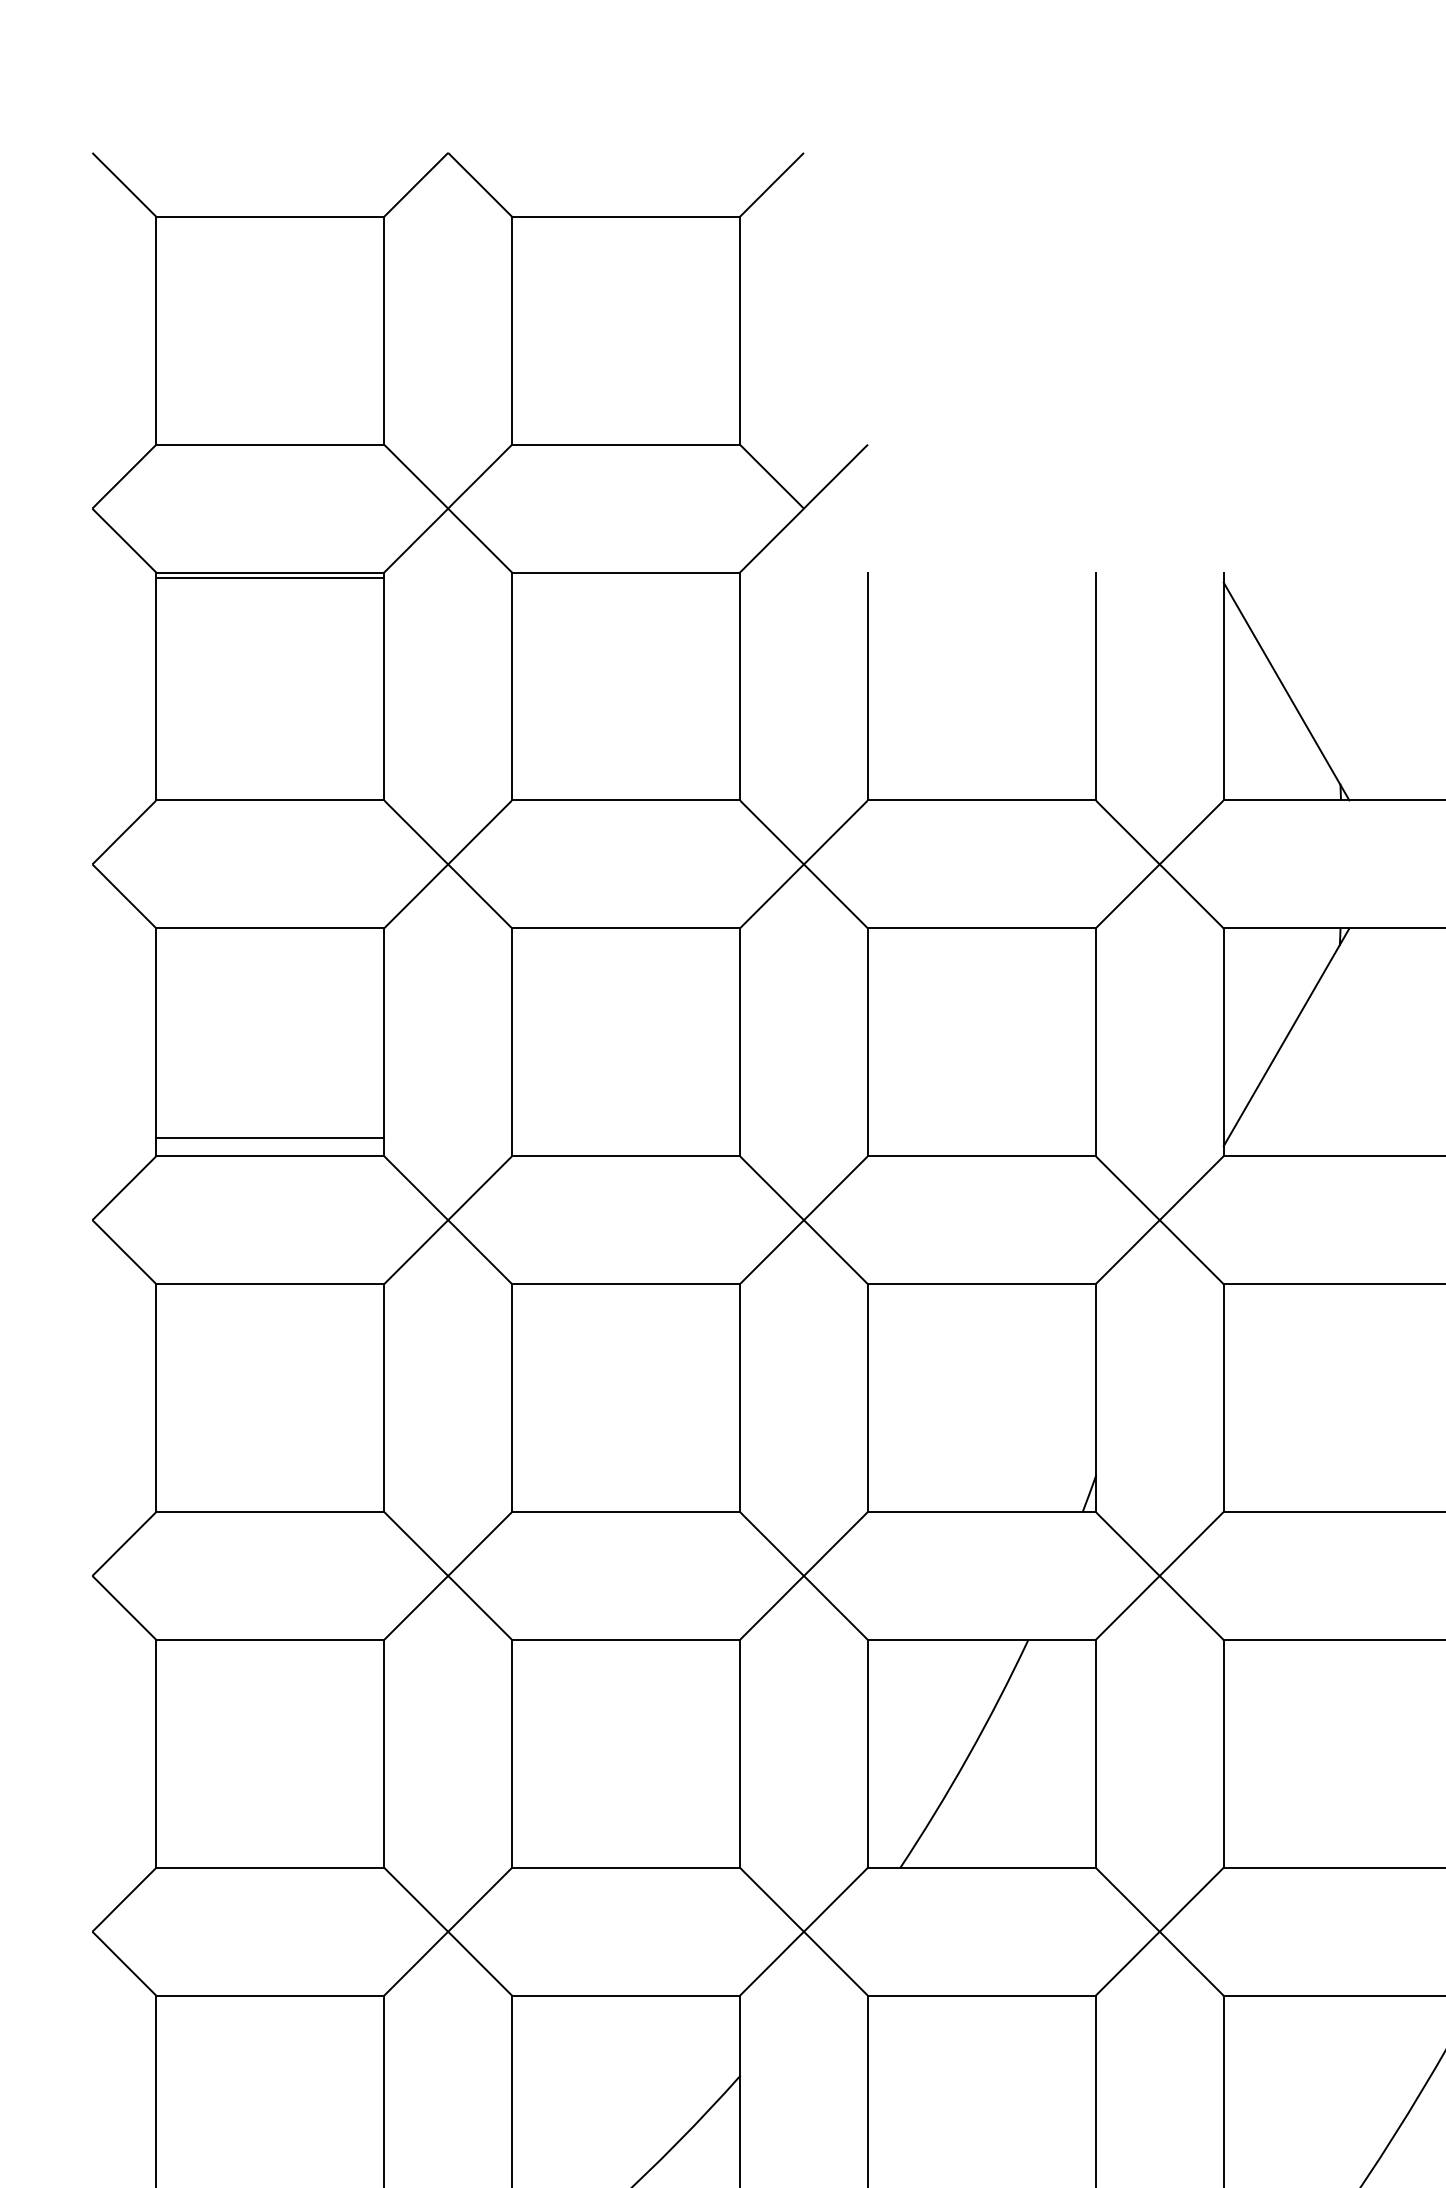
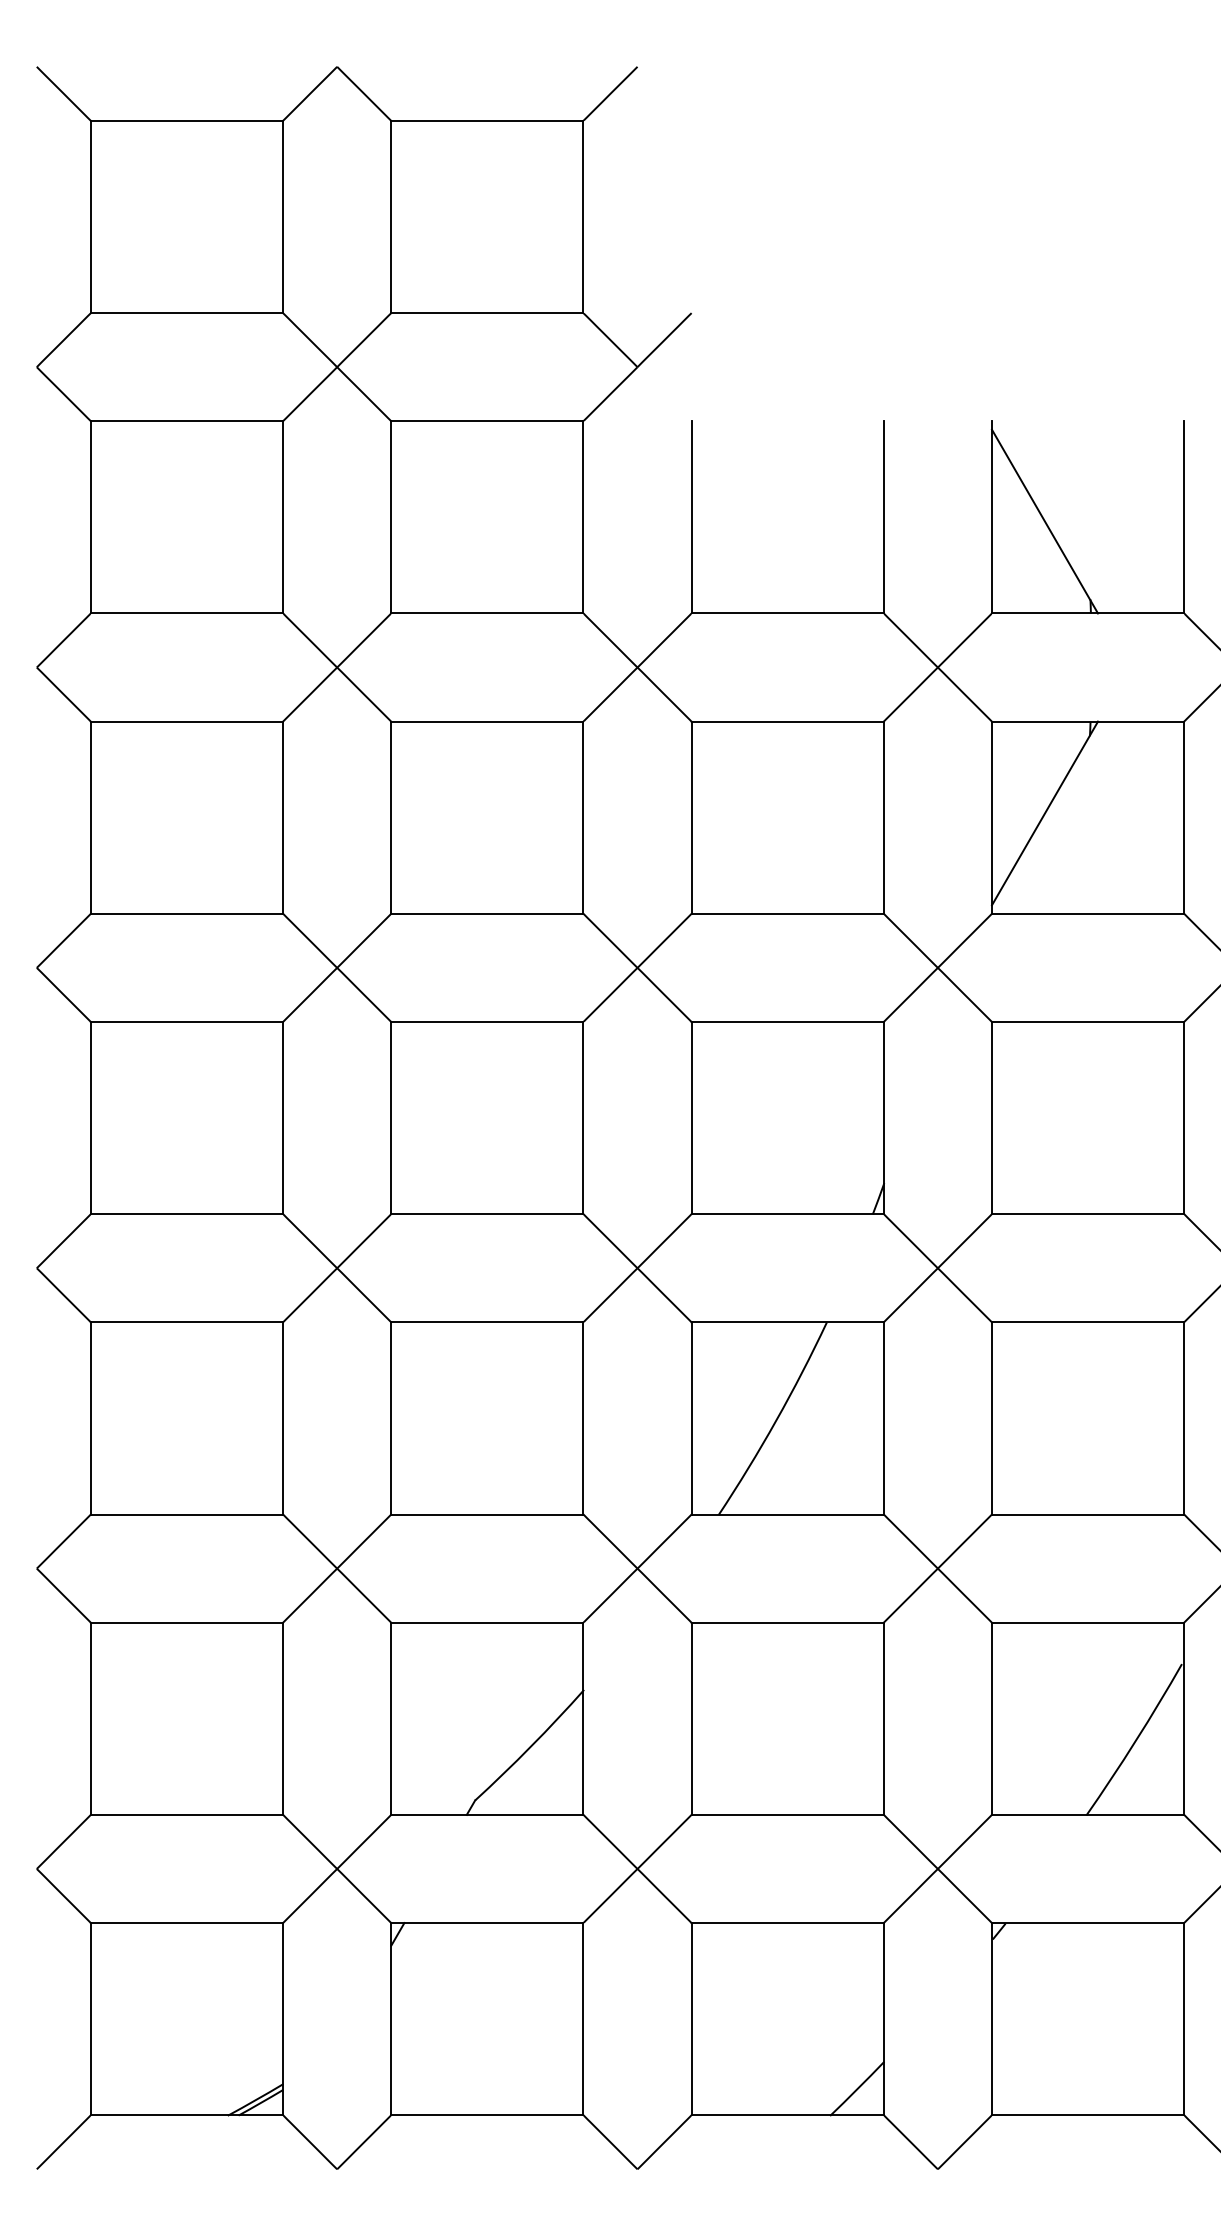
line: (270, 577) -> (187, 425), removed
line: (269, 1138) -> (186, 898), removed

